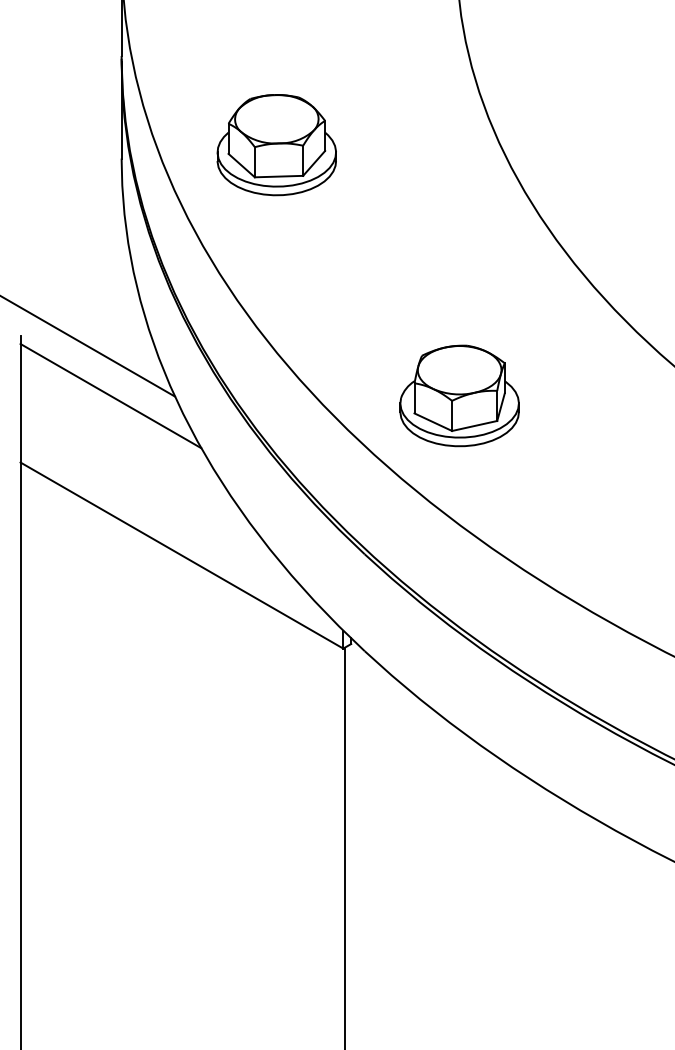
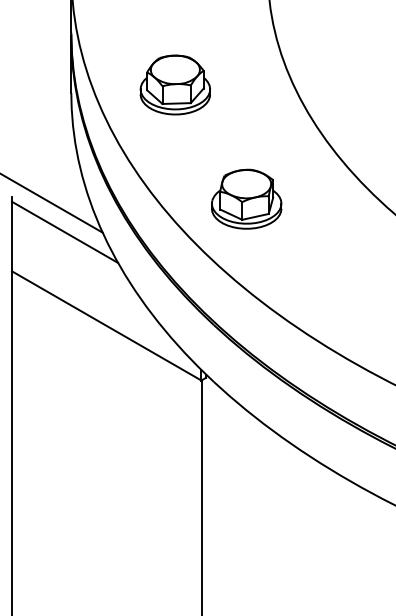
part: (275, 144) -> (174, 84), moved
part: (459, 394) -> (246, 198), moved

